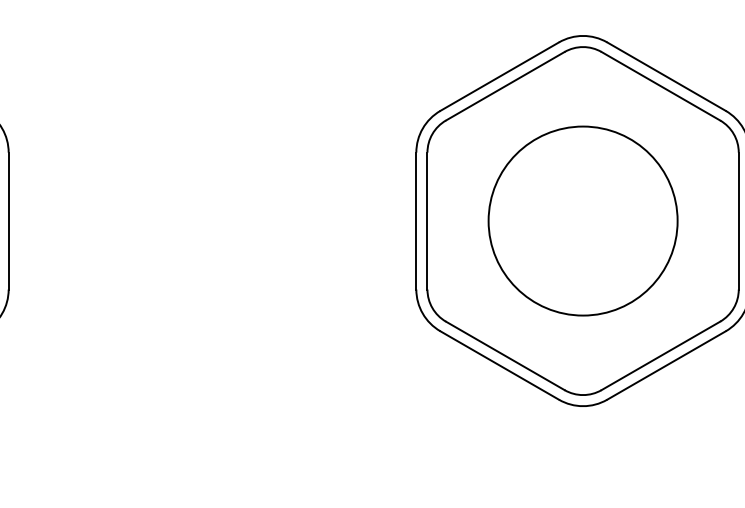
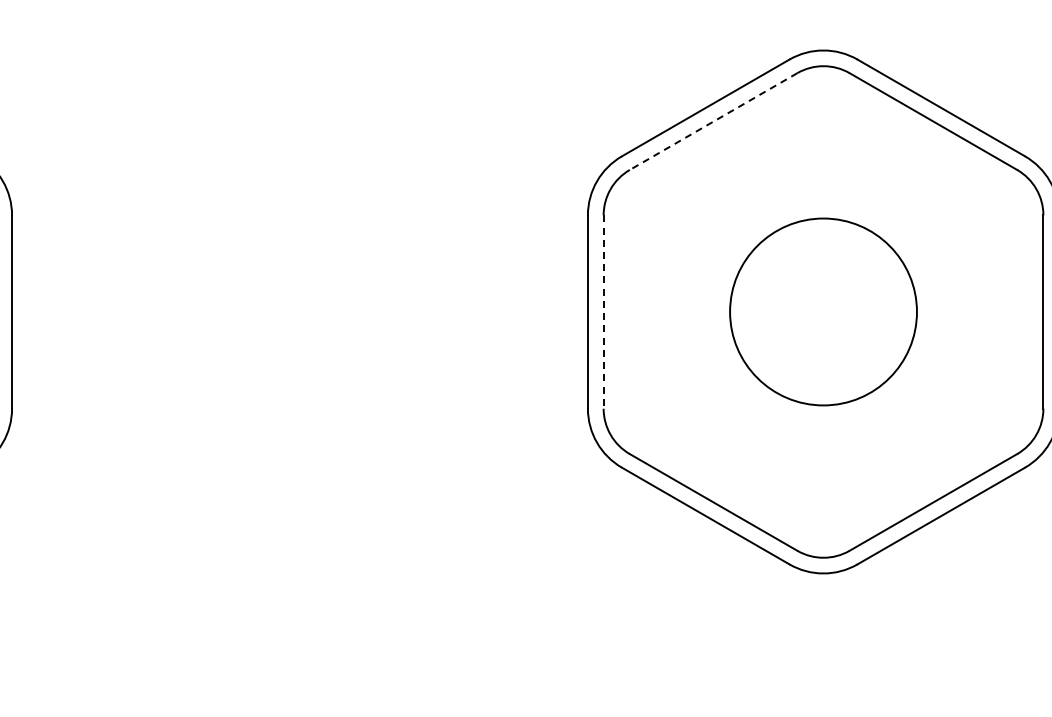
line: (505, 86) -> (713, 121), solid -> dashed
circle: (583, 220) -> (823, 311), size x0.7
line: (427, 221) -> (603, 312), solid -> dashed

